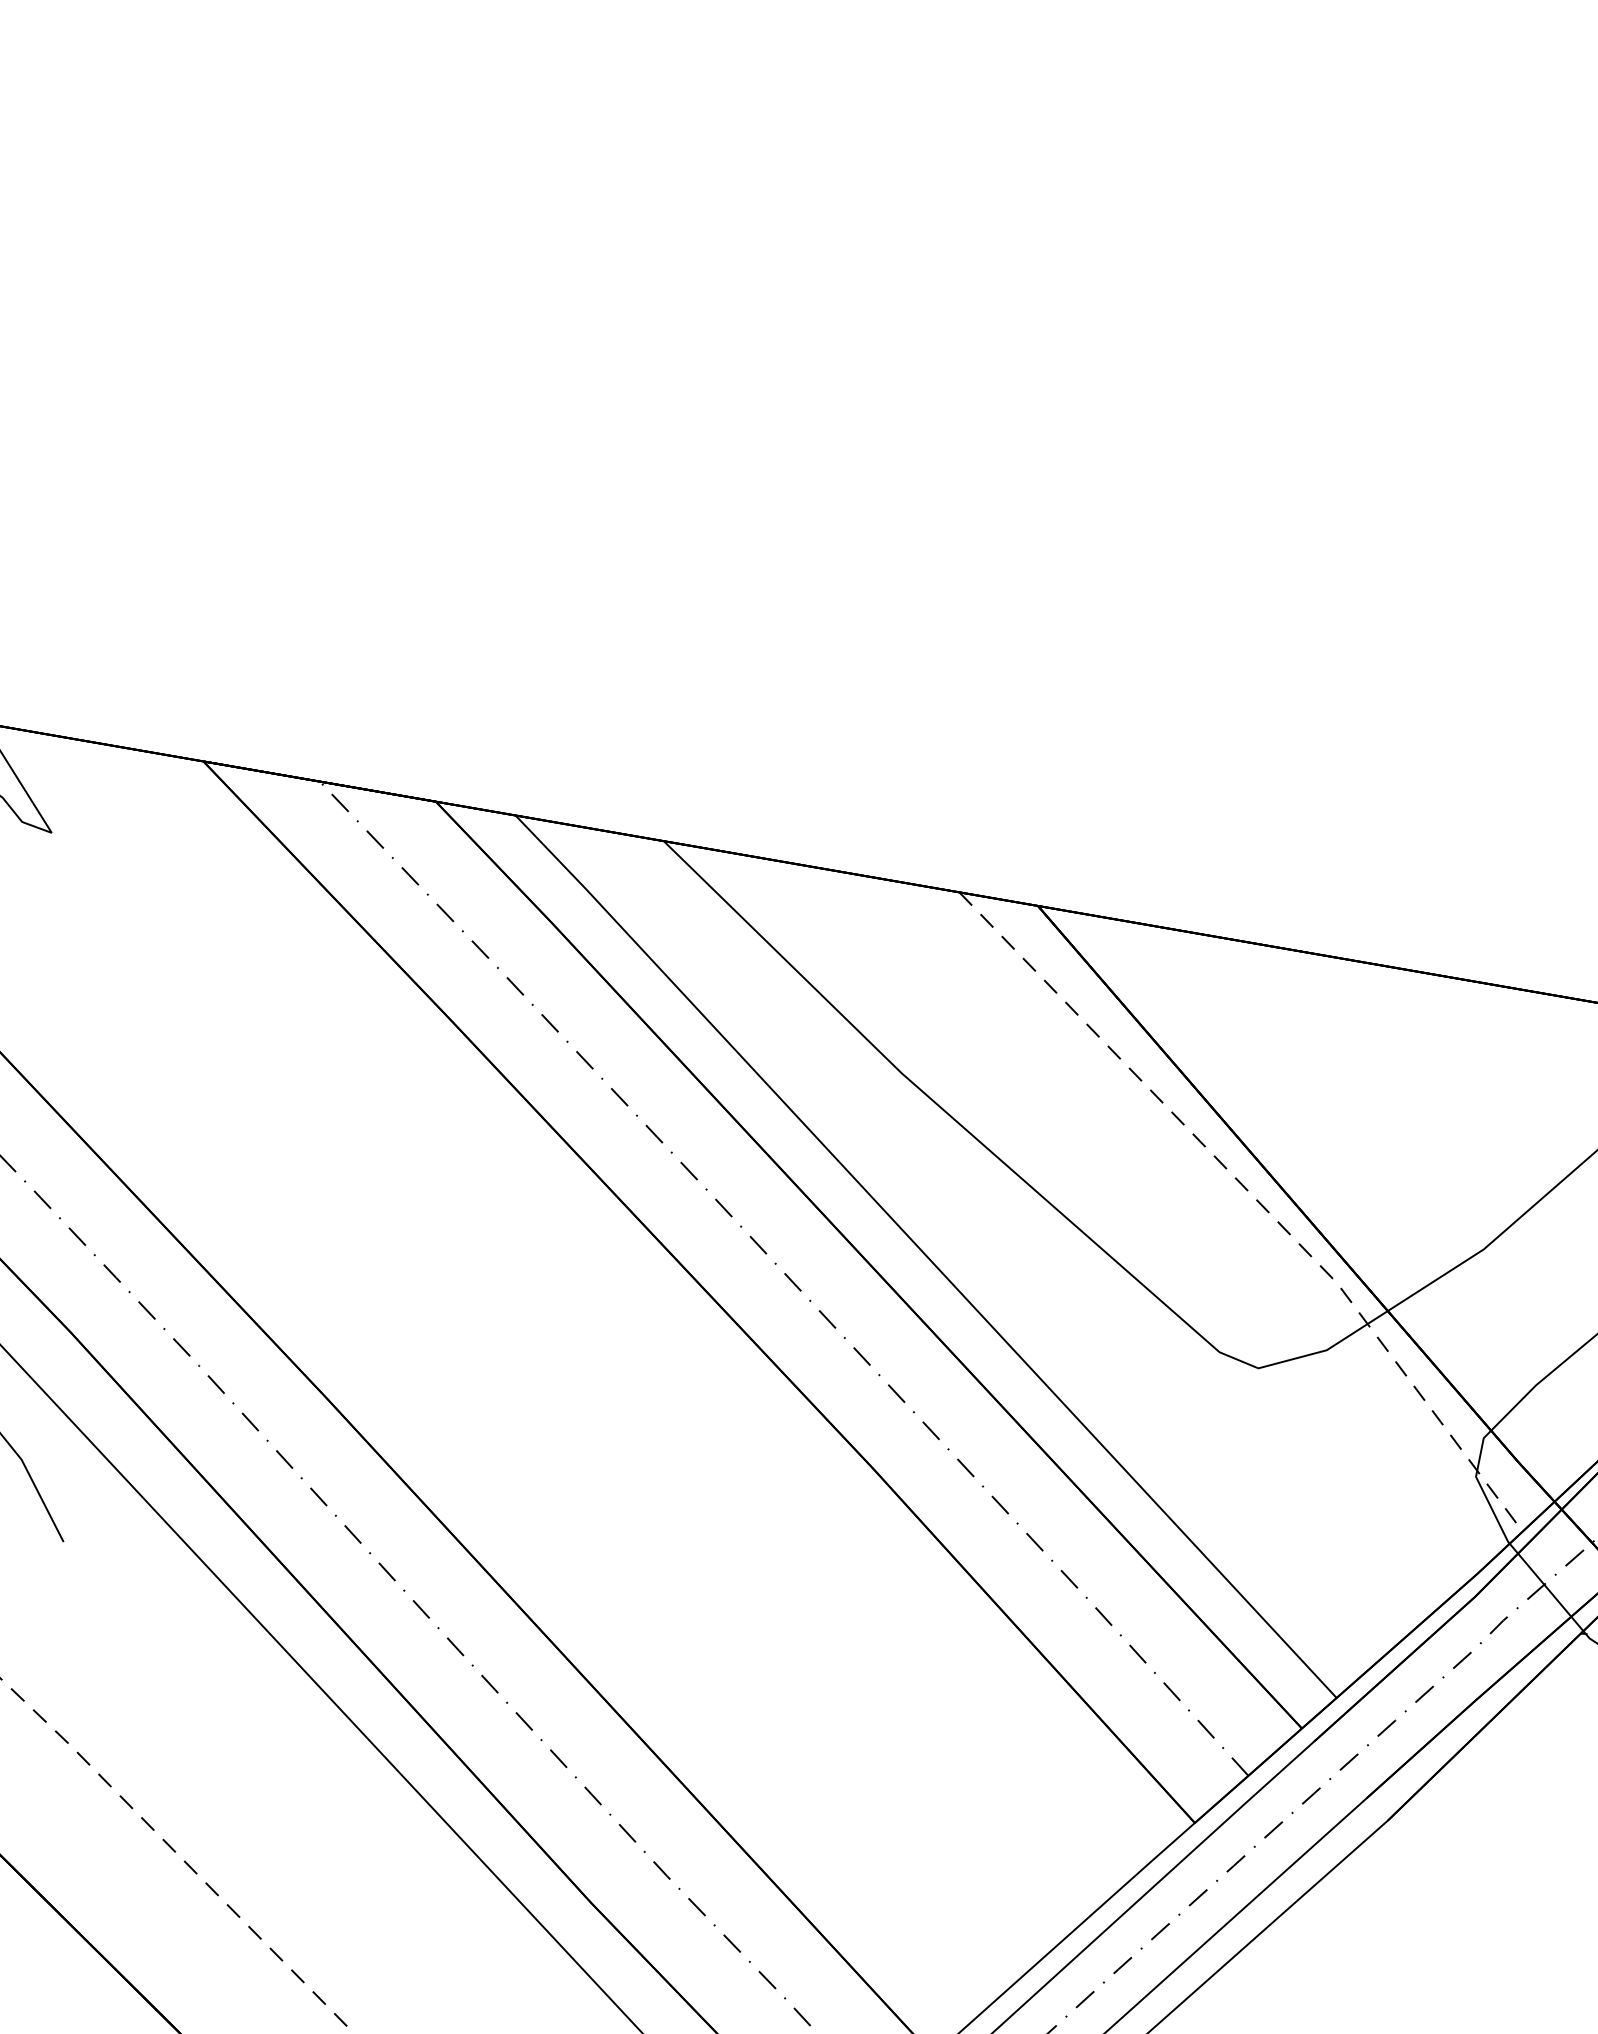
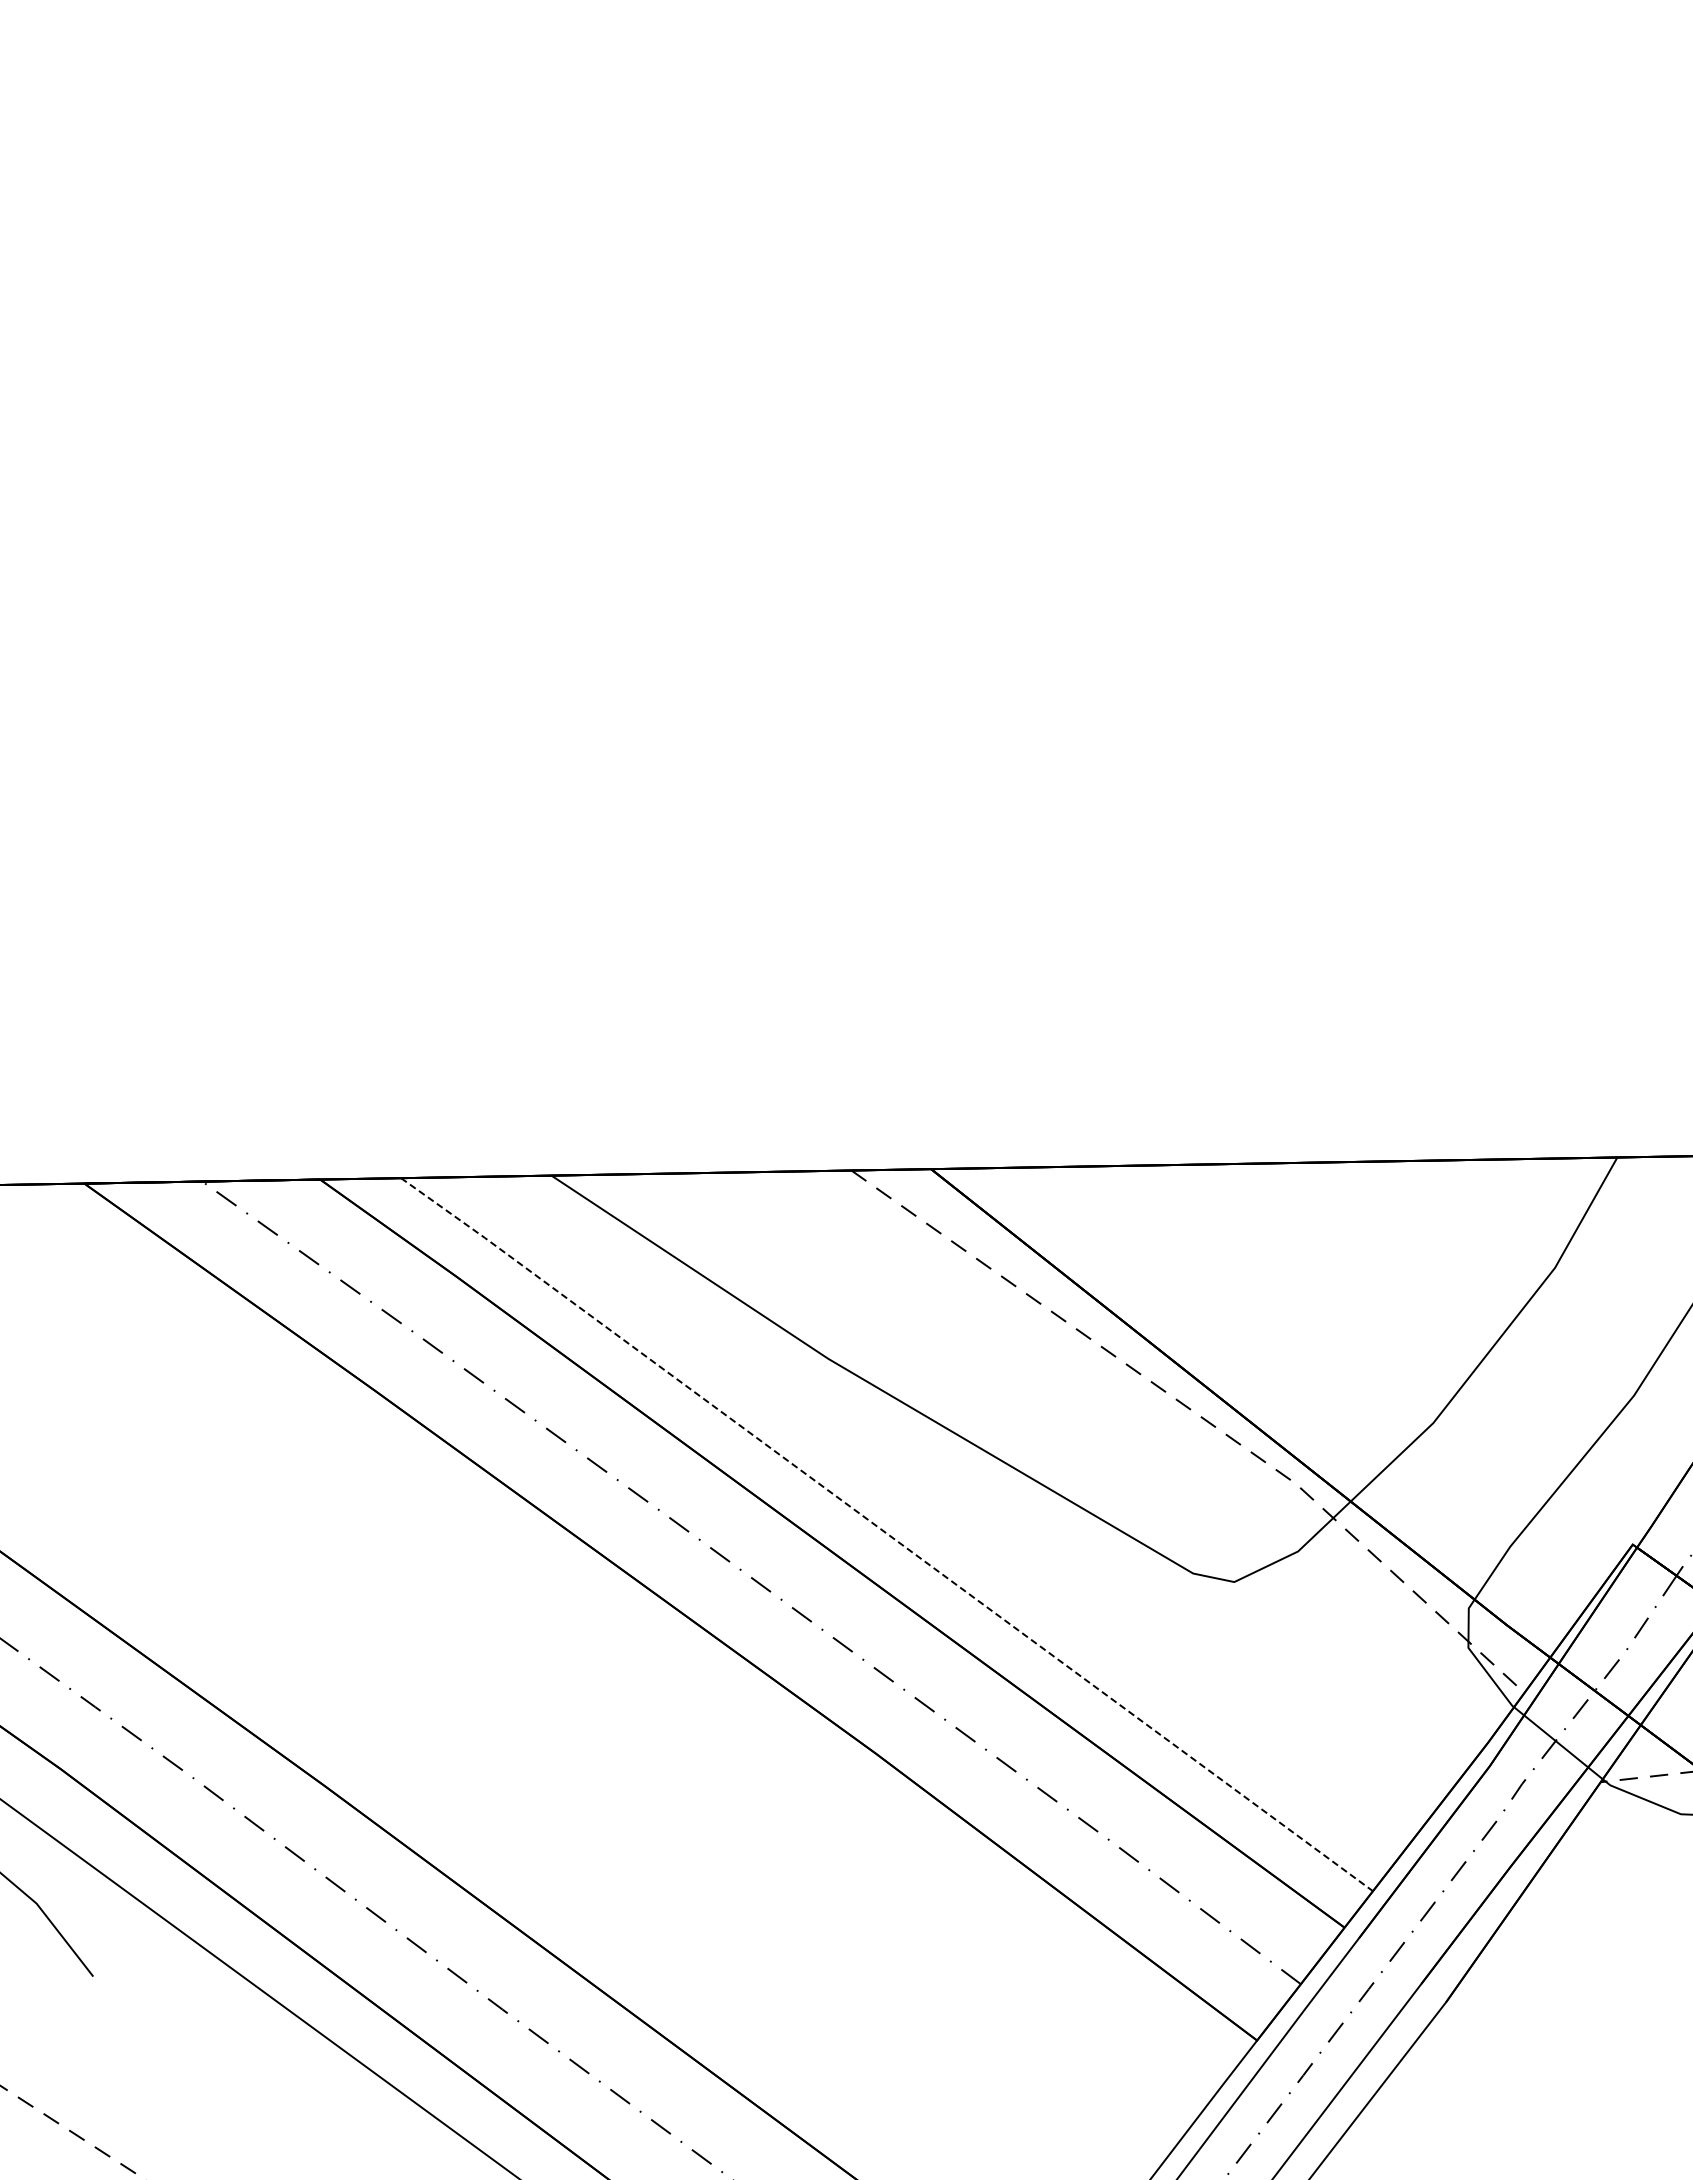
line: (926, 1256) -> (887, 1534), solid -> dashed

